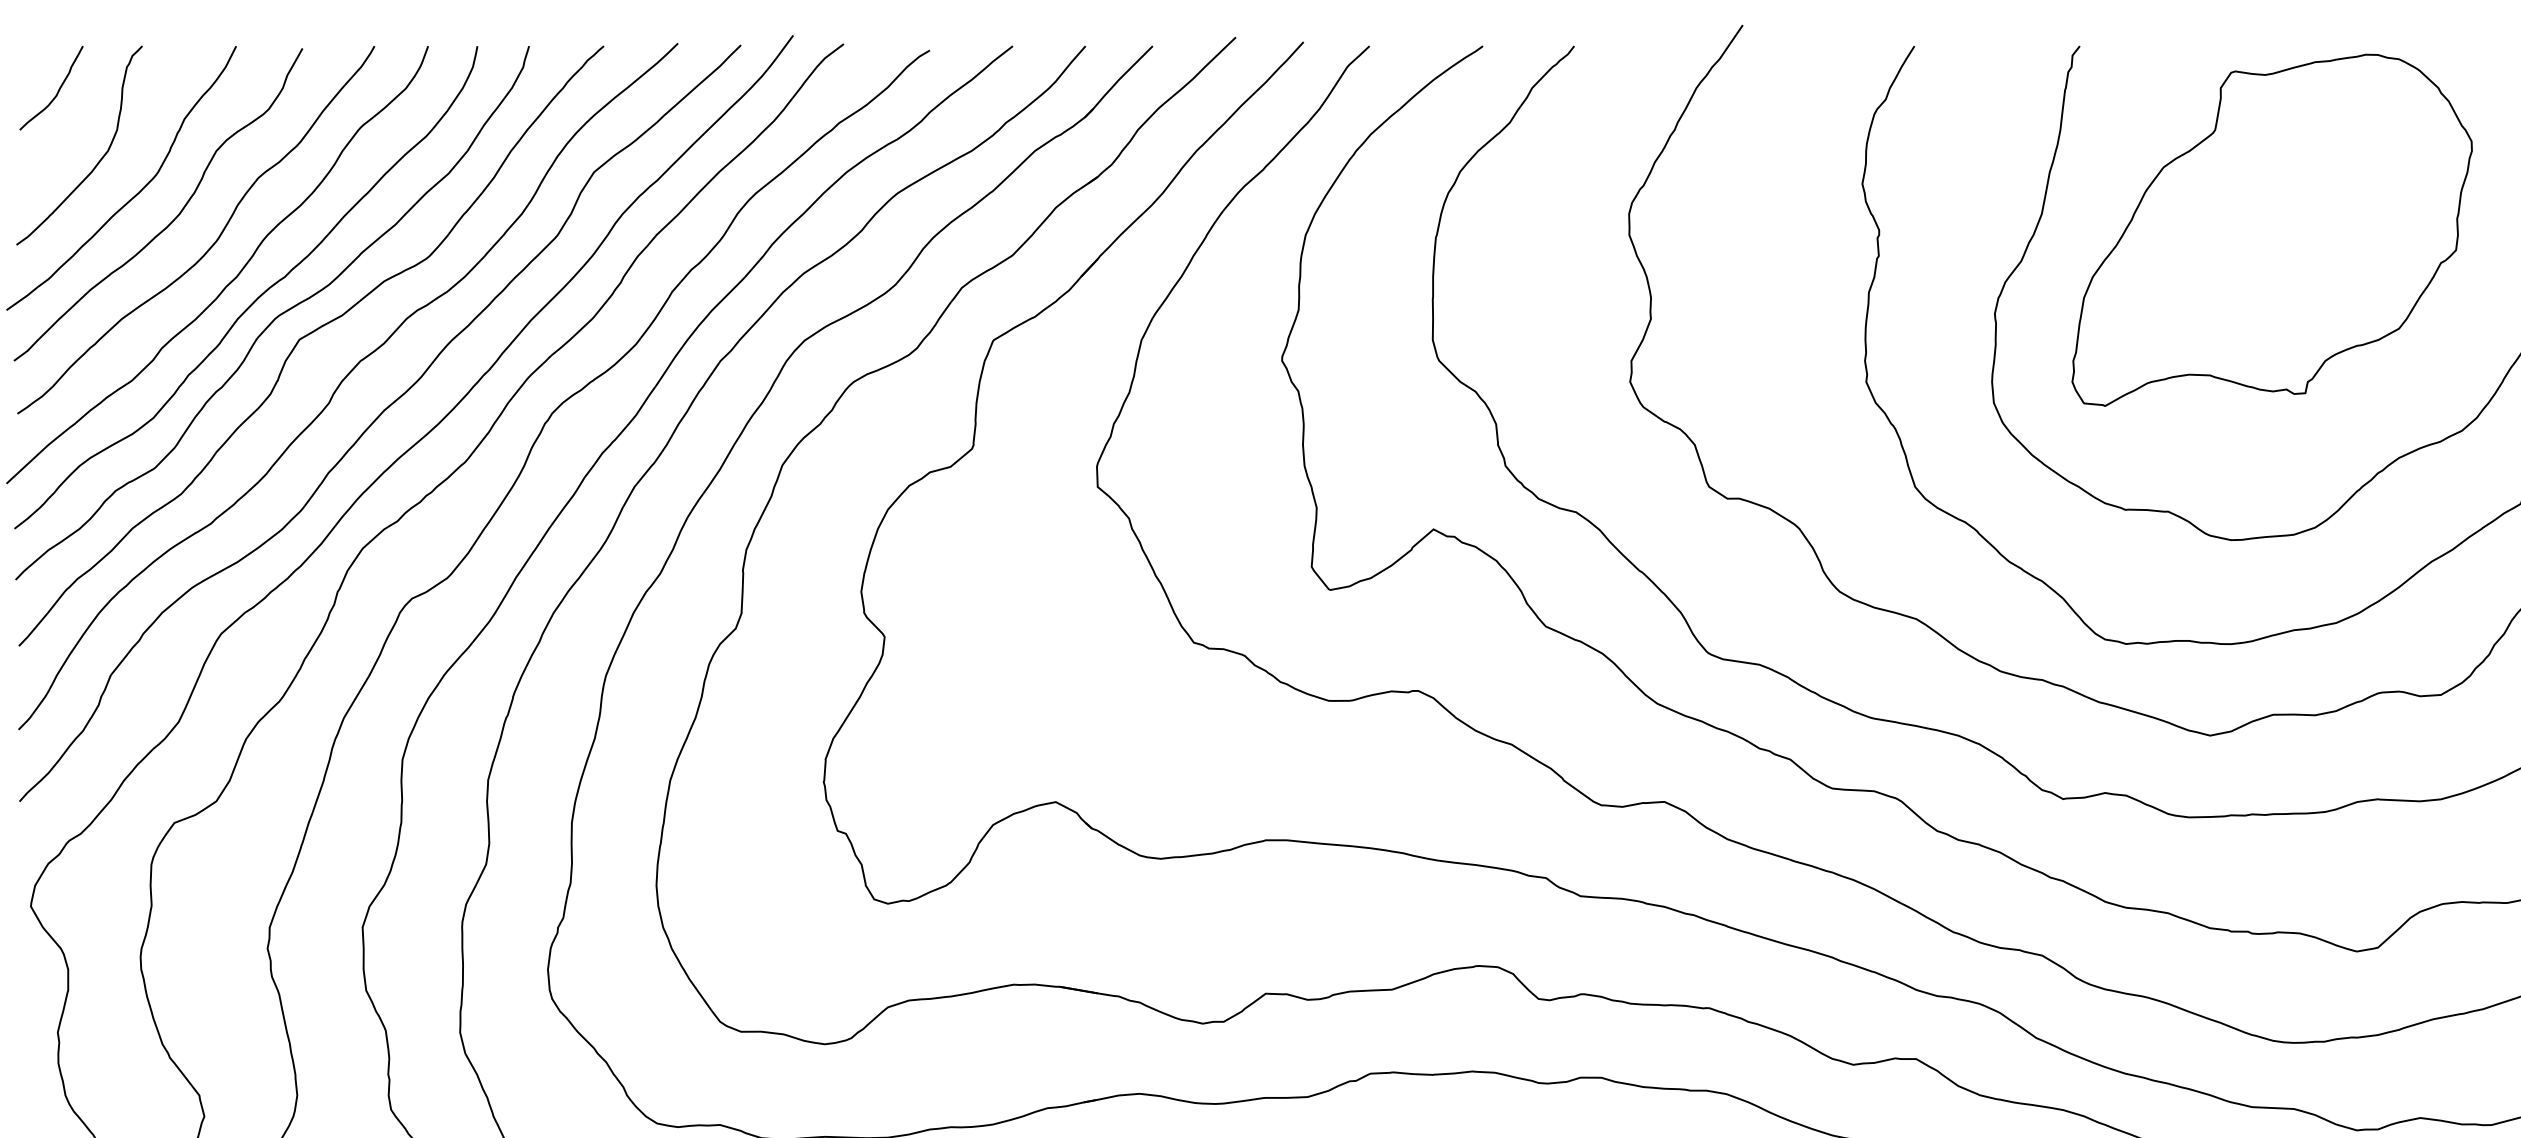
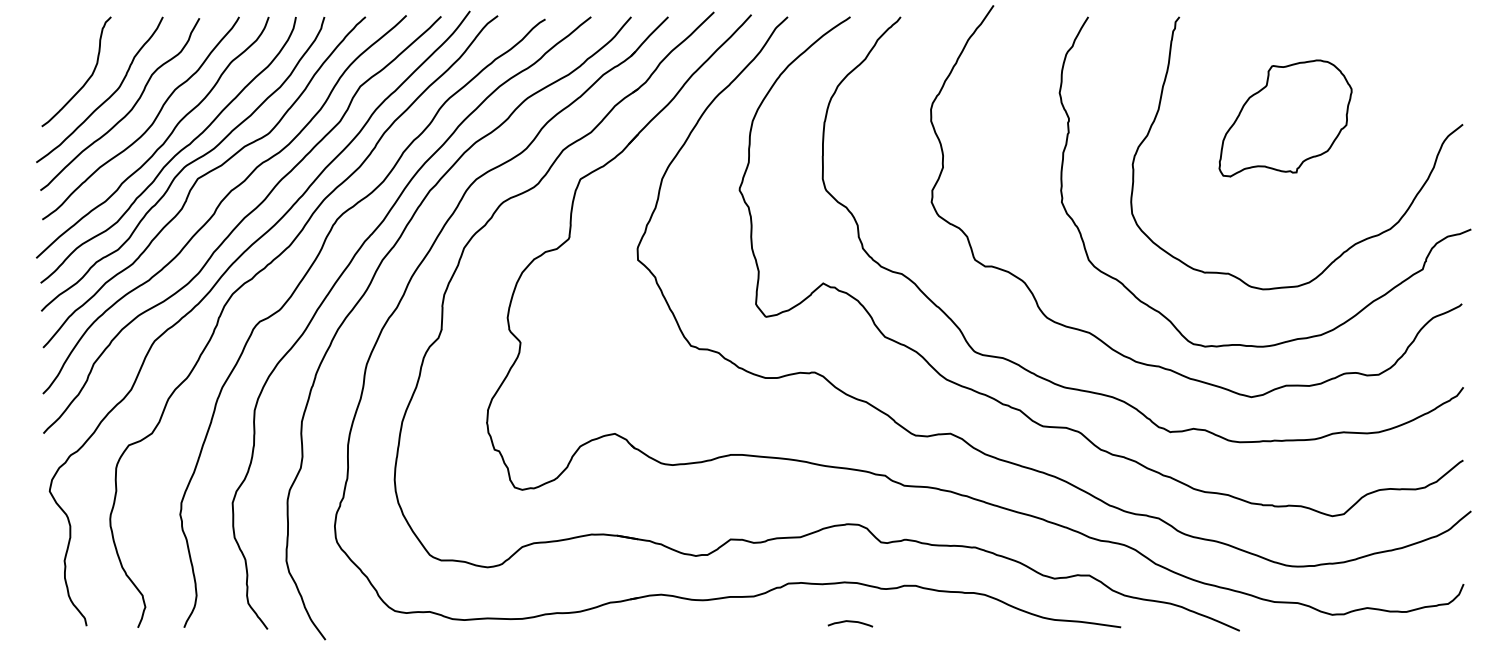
curve: (57, 88) -> (64, 40), removed
part: (2271, 230) -> (1285, 118), size x0.6

